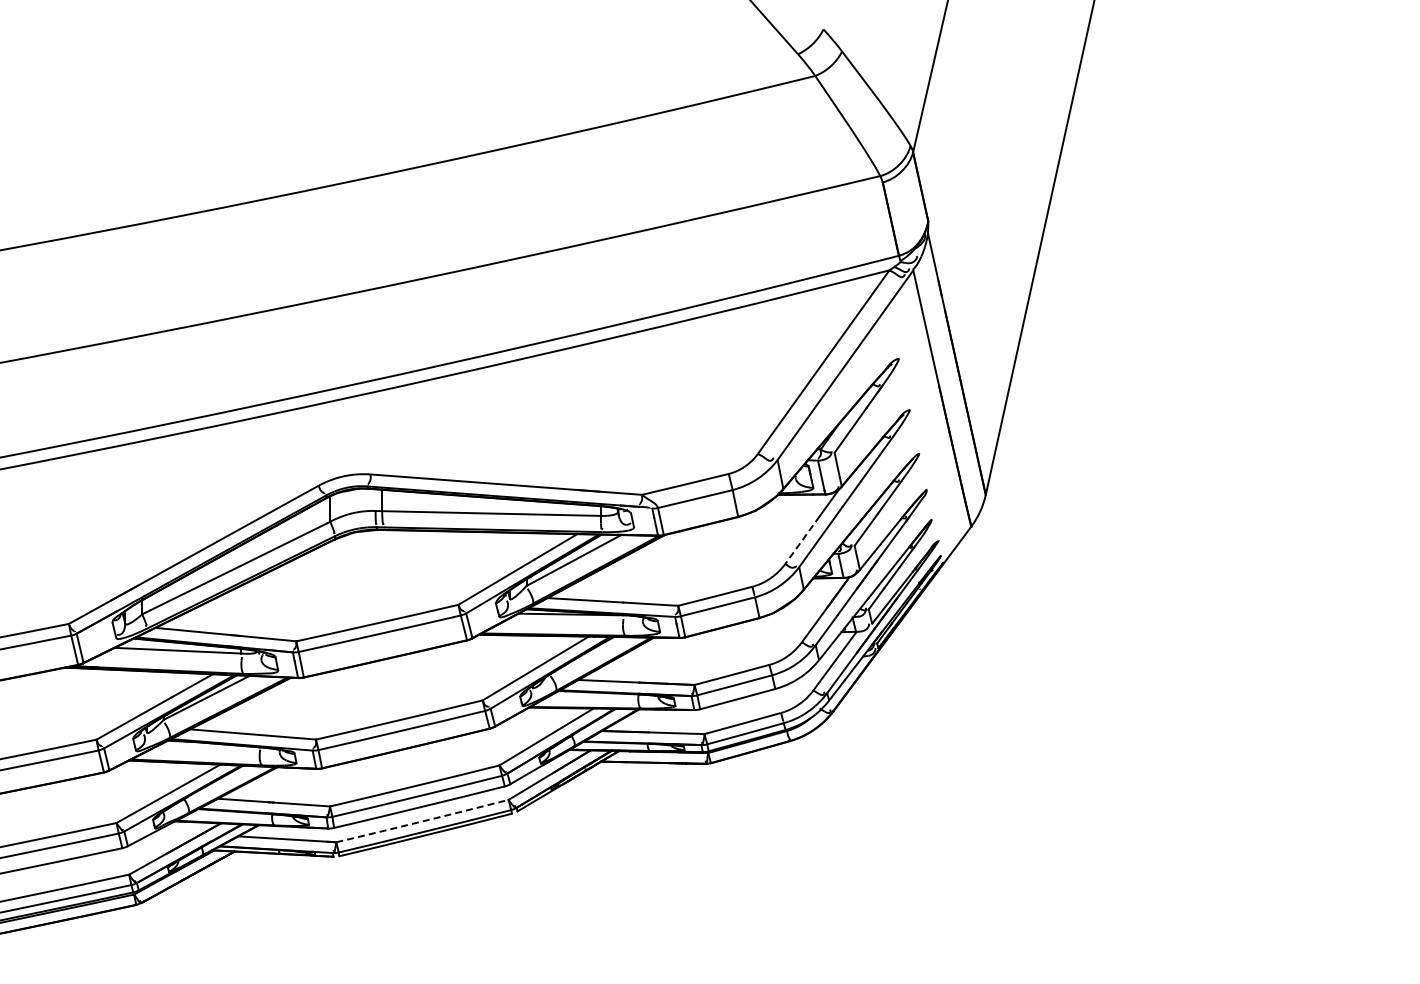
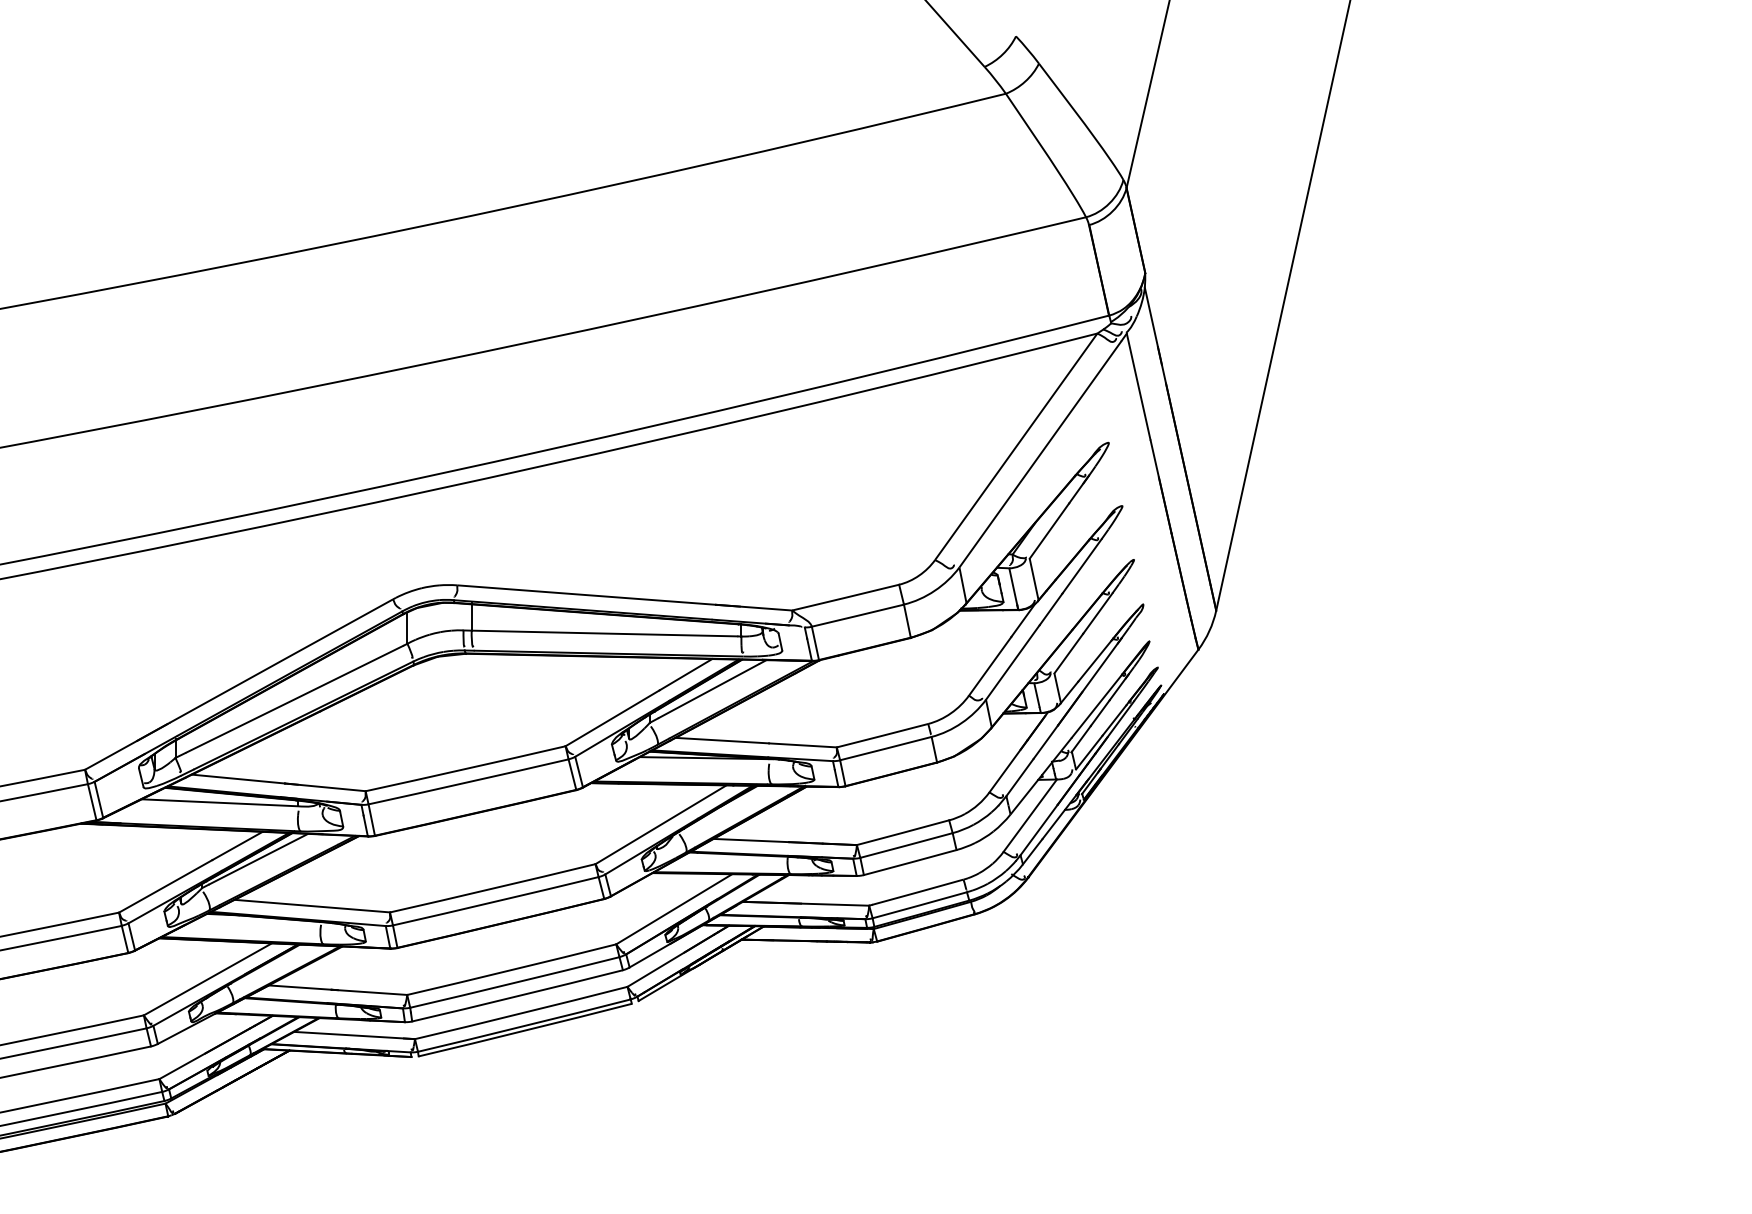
line: (802, 540) -> (990, 666), dashed -> solid
arc: (422, 821) -> (521, 1013), dashed -> solid

